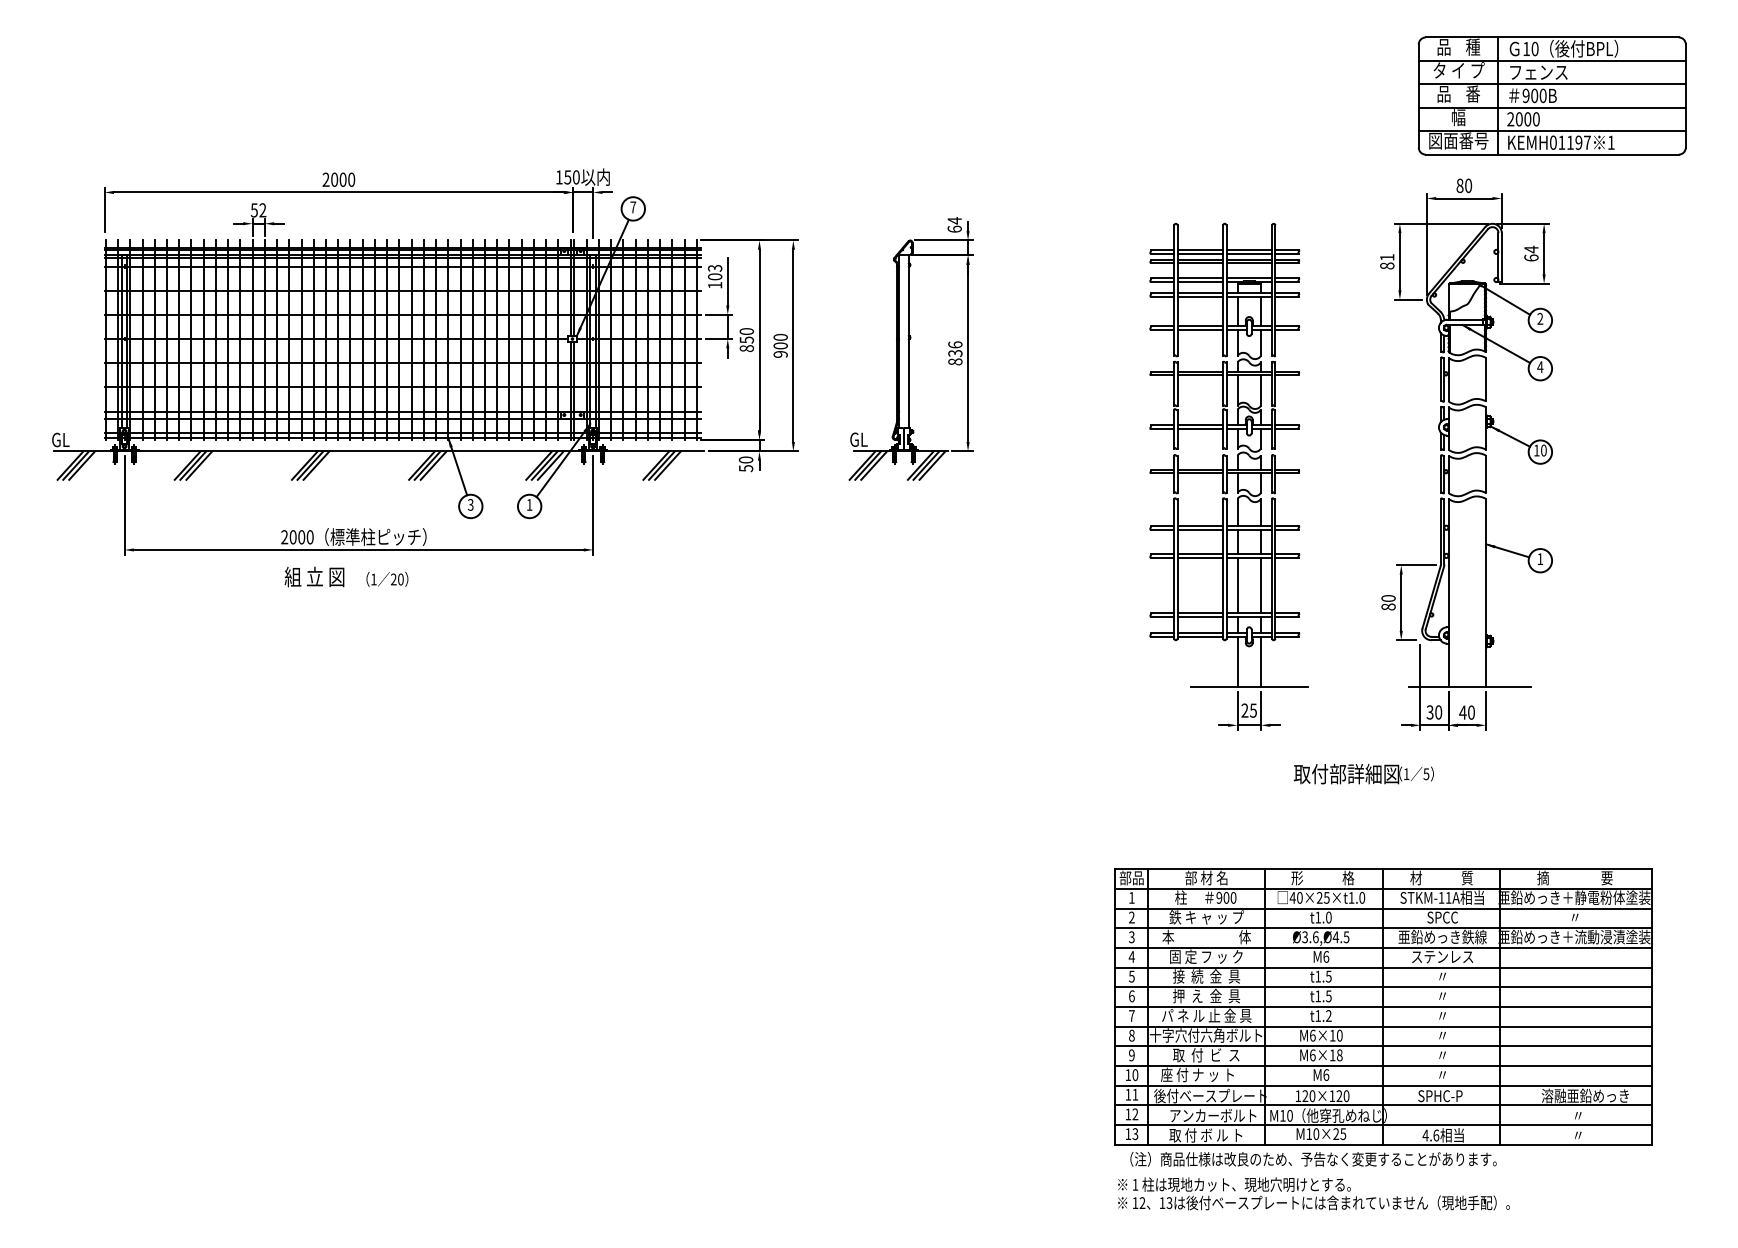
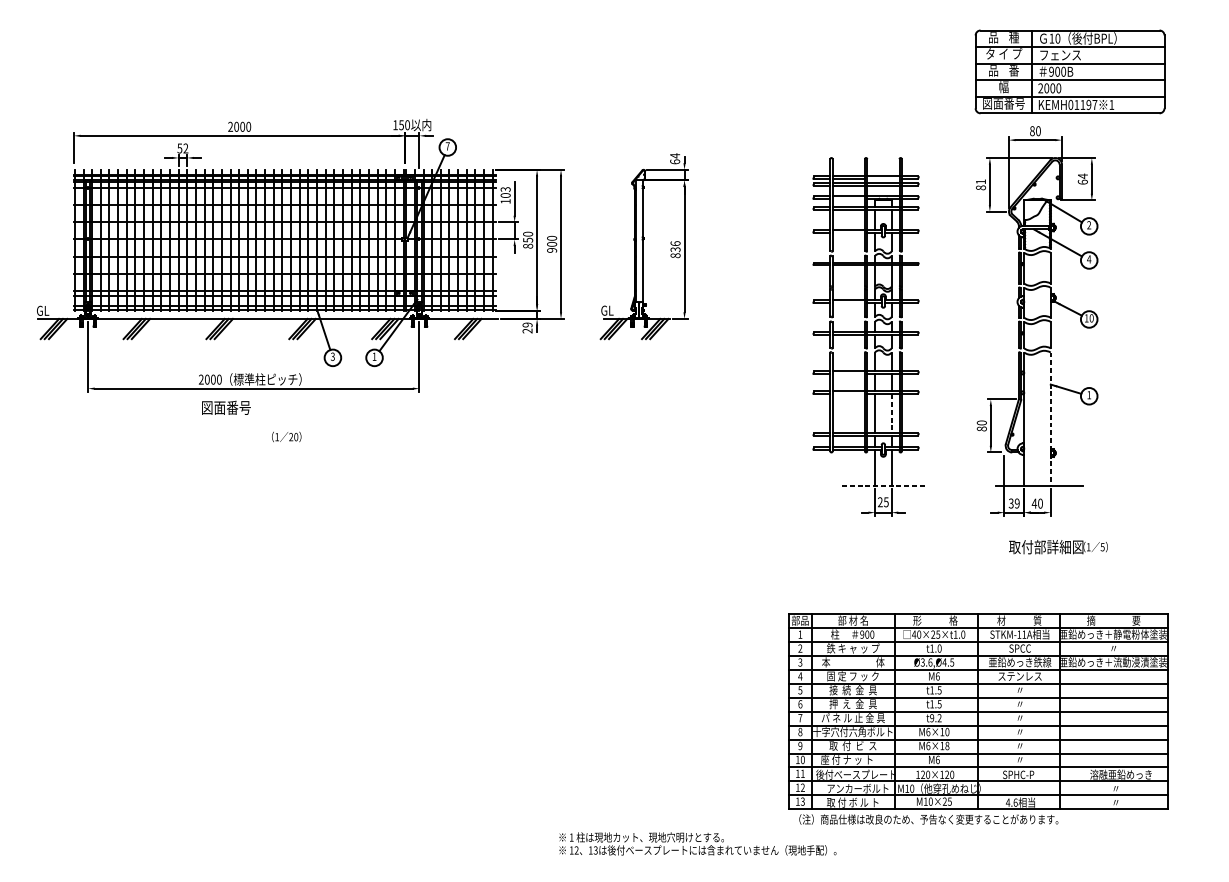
part: (1551, 95) -> (1069, 71), moved
line: (1249, 254) -> (883, 179), removed
line: (1200, 282) -> (848, 199), removed
line: (1200, 329) -> (848, 232), removed
line: (1200, 429) -> (848, 303), removed
text: (745, 464) -> (527, 328), 50 -> 29
line: (1200, 529) -> (848, 374), removed
line: (1200, 558) -> (848, 394), removed
text: (319, 576) -> (225, 407), 組 立 図 -> 図面番号
text: (387, 579) -> (286, 437), moved
line: (1260, 585) -> (891, 413), solid -> dashed
line: (1486, 593) -> (1051, 419), solid -> dashed
line: (1249, 687) -> (883, 485), solid -> dashed
text: (1438, 712) -> (1017, 503), 30 -> 39
text: (1363, 773) -> (1058, 546), moved
text: (1317, 1015) -> (931, 717), t1.2 -> t9.2
text: (1313, 1193) -> (697, 843), moved

